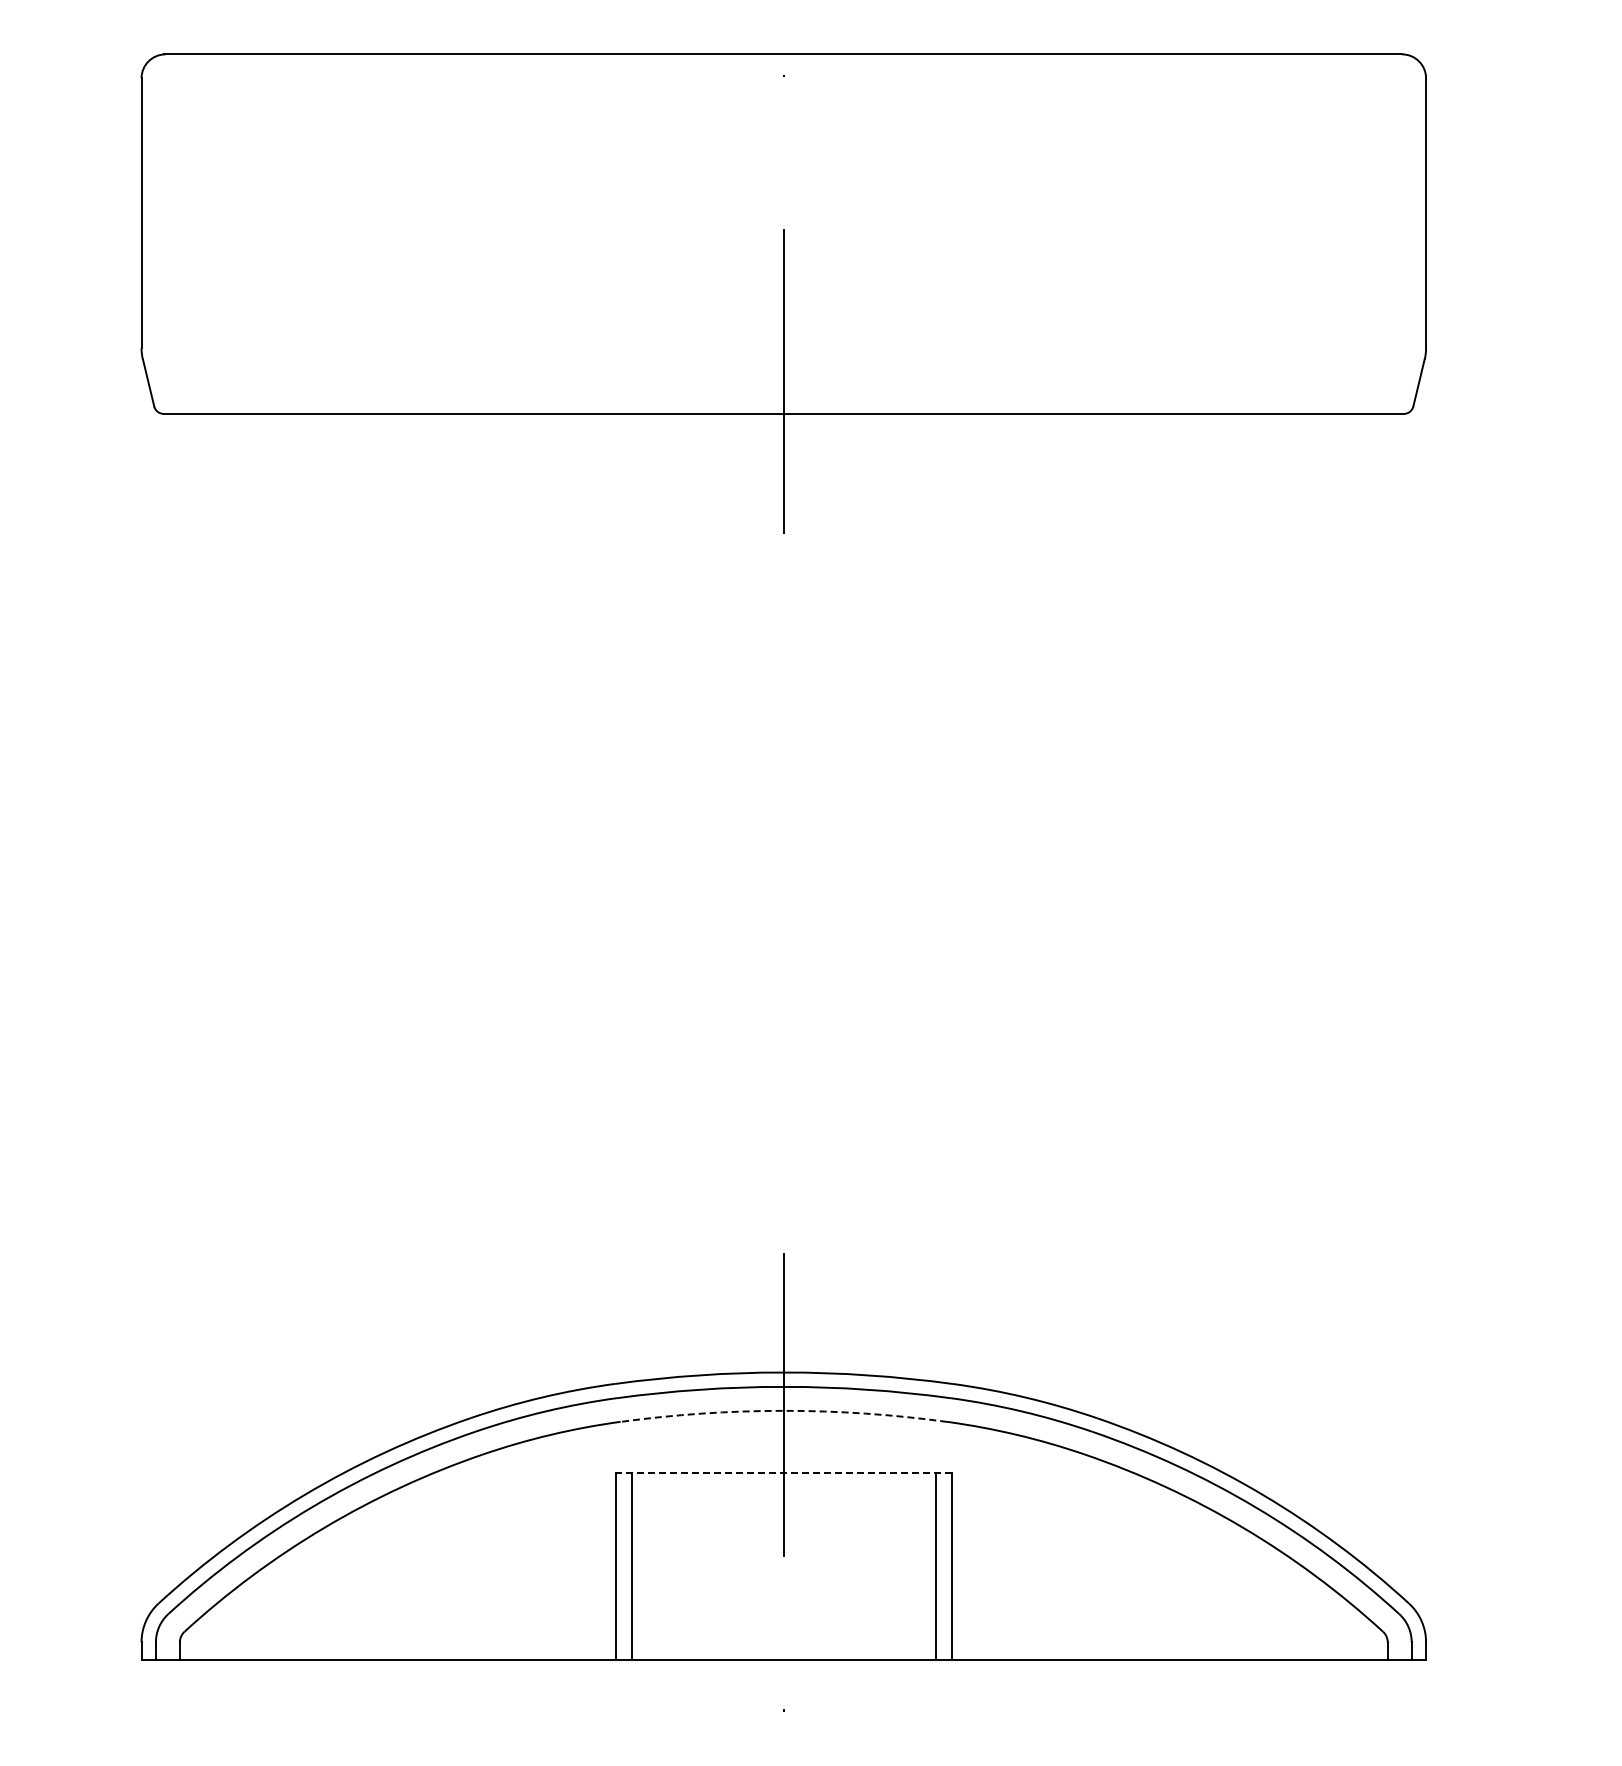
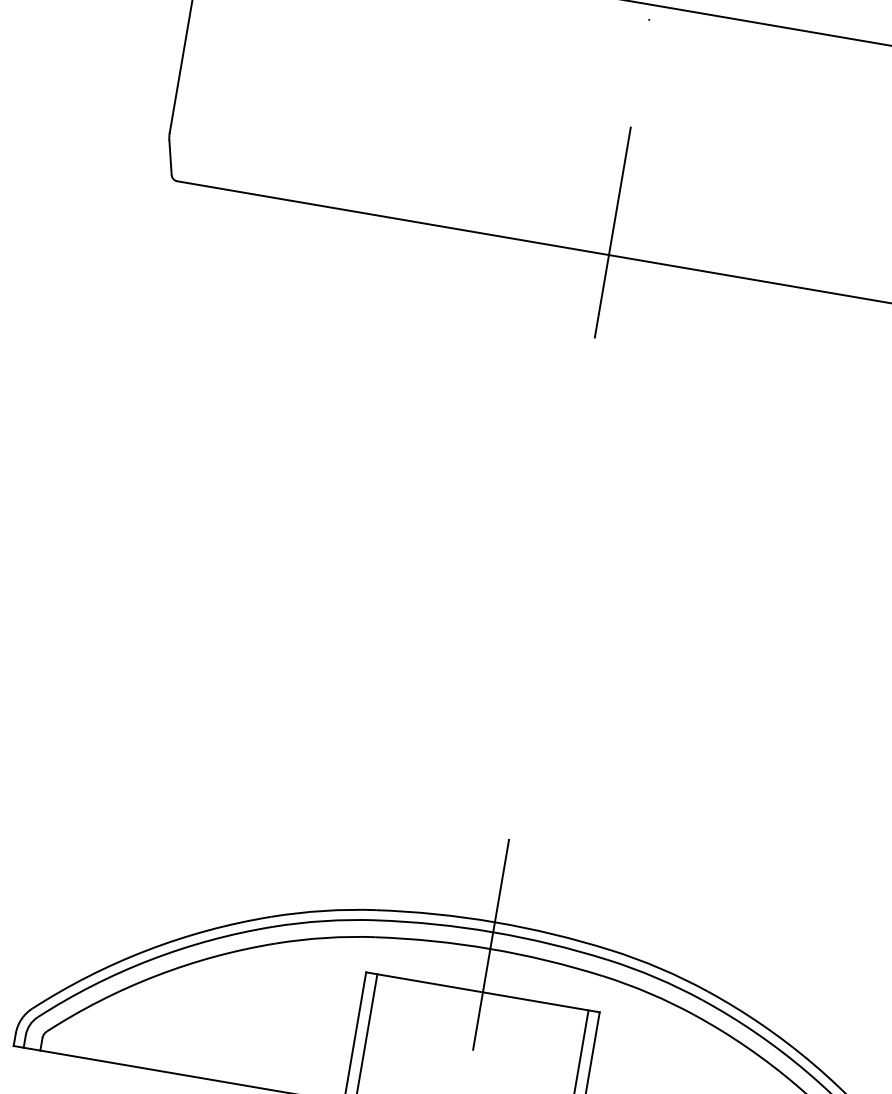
arc: (783, 1410) -> (490, 948), dashed -> solid
line: (783, 1473) -> (482, 992), dashed -> solid

